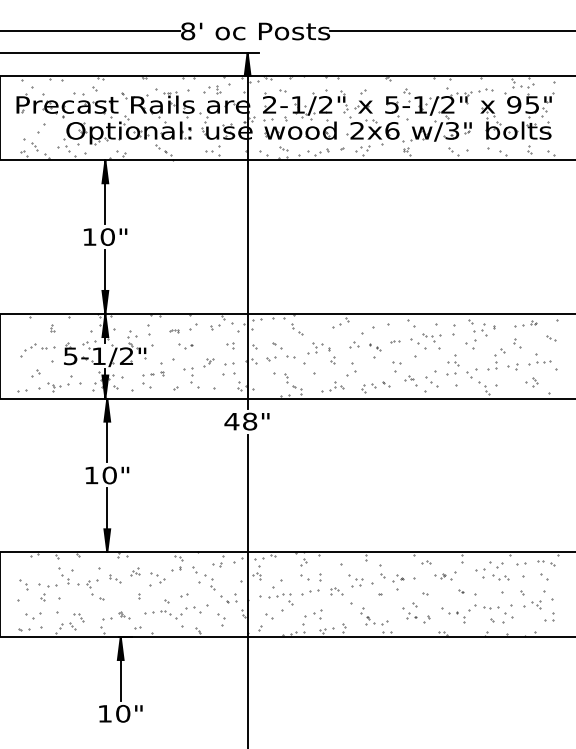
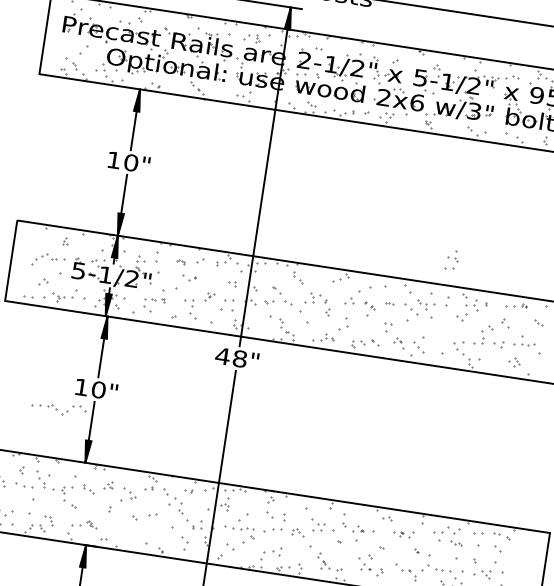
part: (452, 364) -> (452, 259), moved
part: (500, 577) -> (455, 543), size x0.7
part: (42, 597) -> (21, 469), moved
part: (172, 612) -> (58, 408), moved

